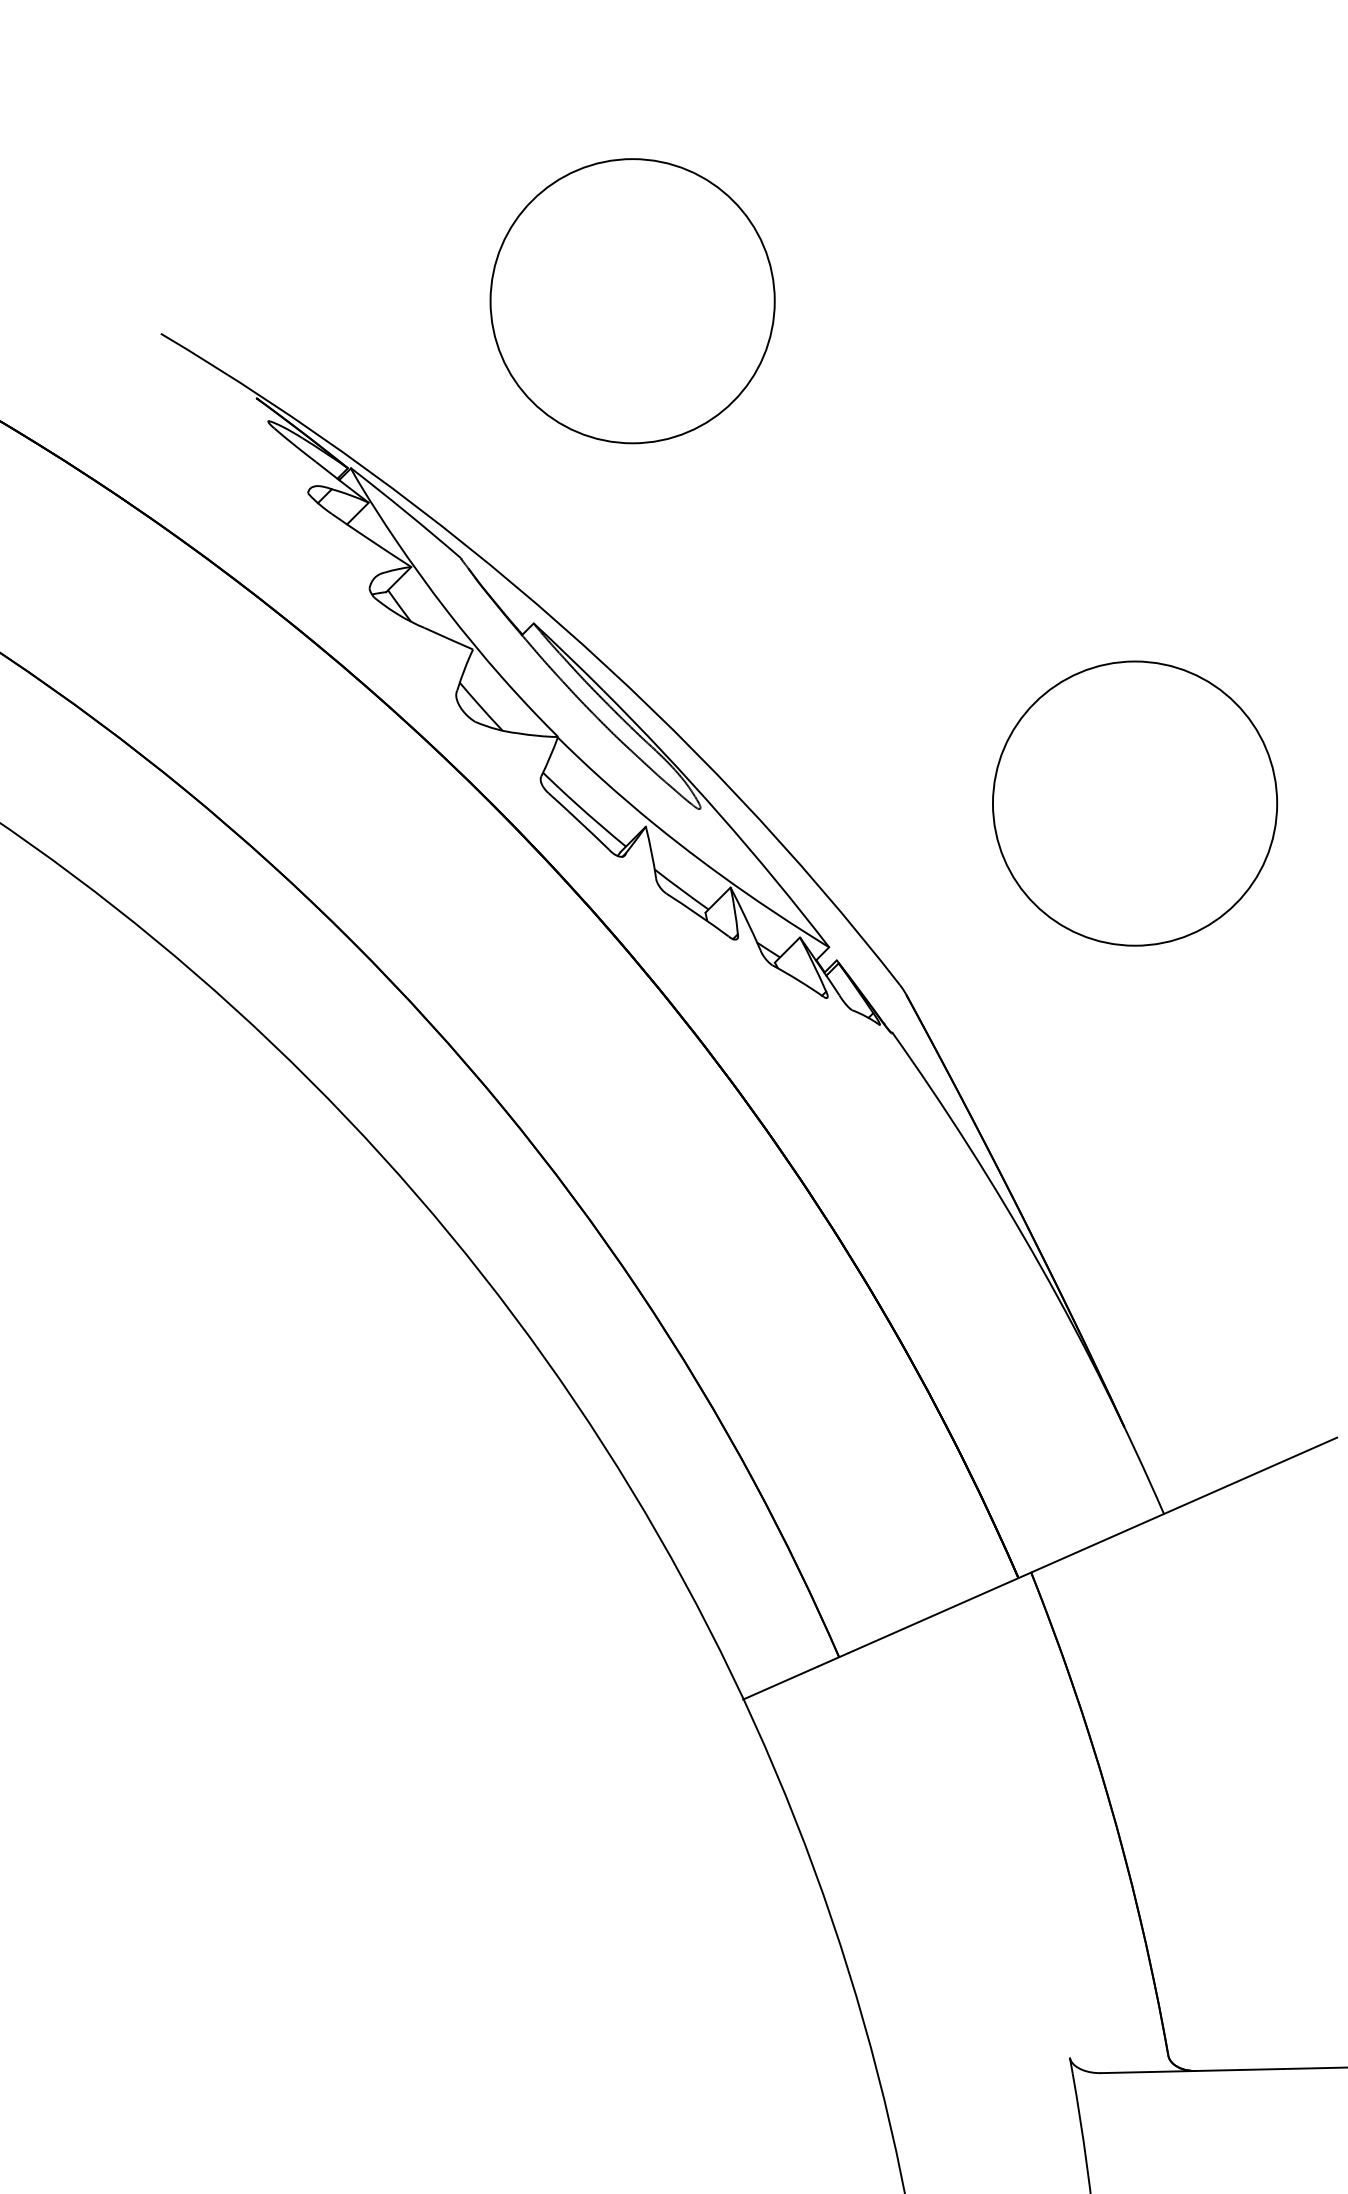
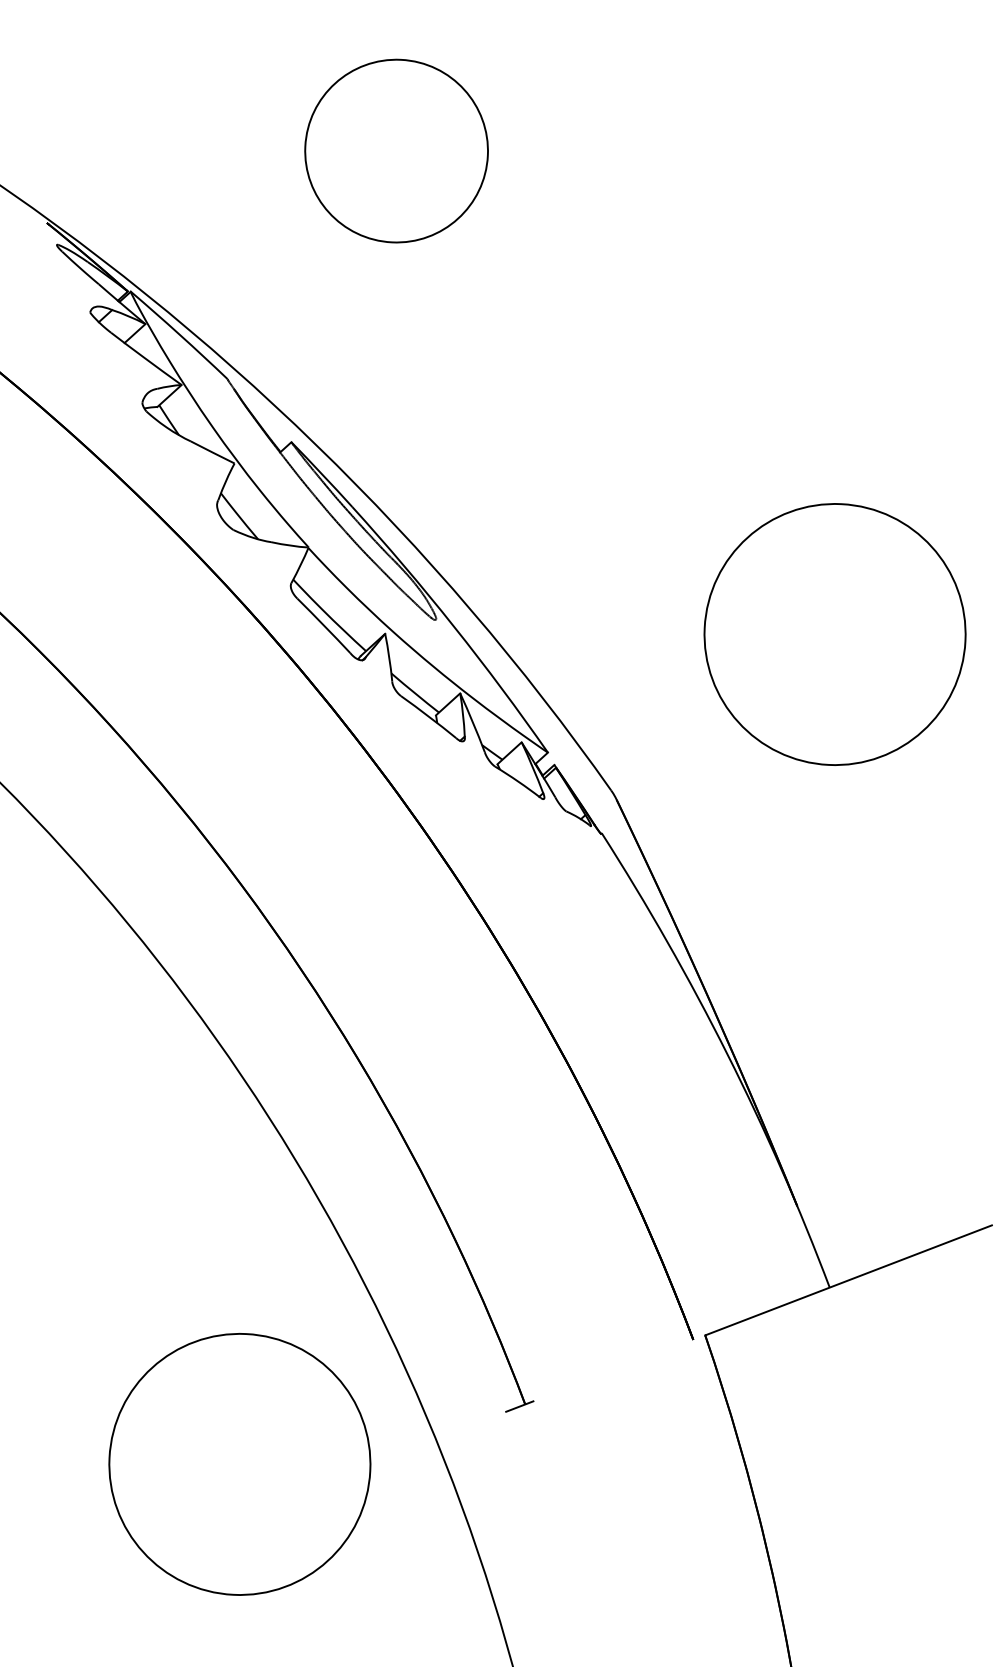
circle: (632, 301) -> (396, 151), size x0.7
line: (939, 1612) -> (619, 1367), removed
line: (780, 1682) -> (470, 1425), removed
circle: (532, 1737) -> (240, 1464), added

